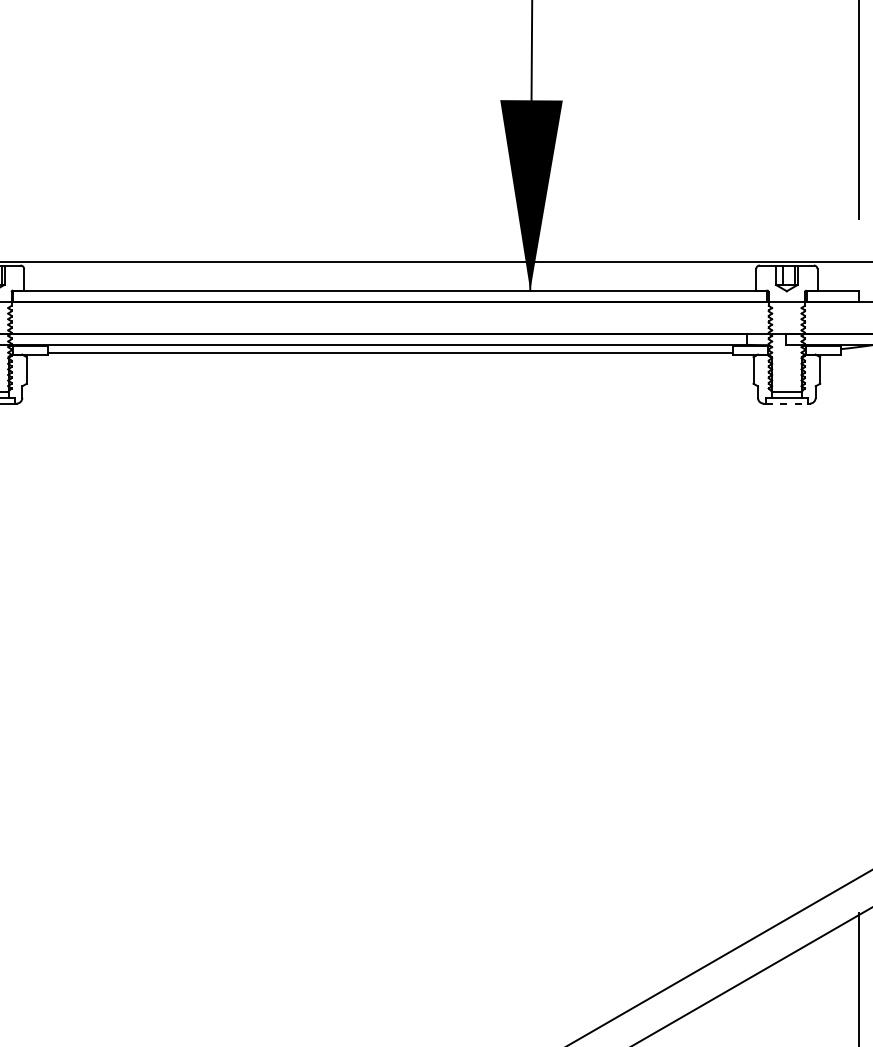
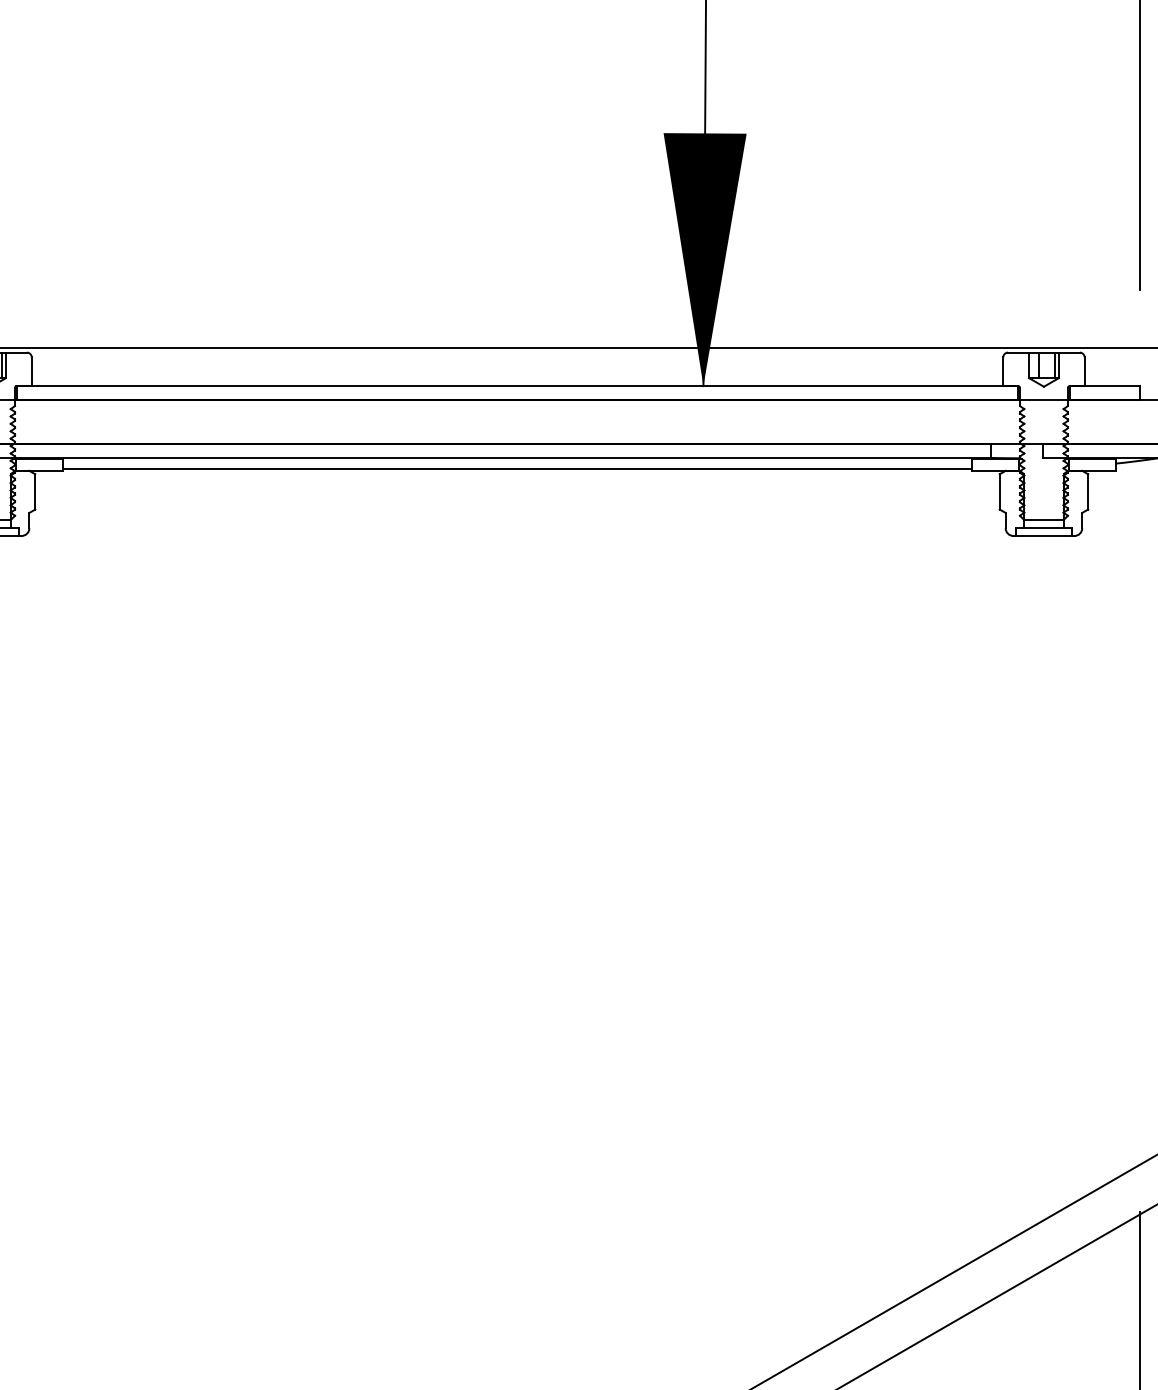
line: (787, 403) -> (1044, 535), dashed -> solid

